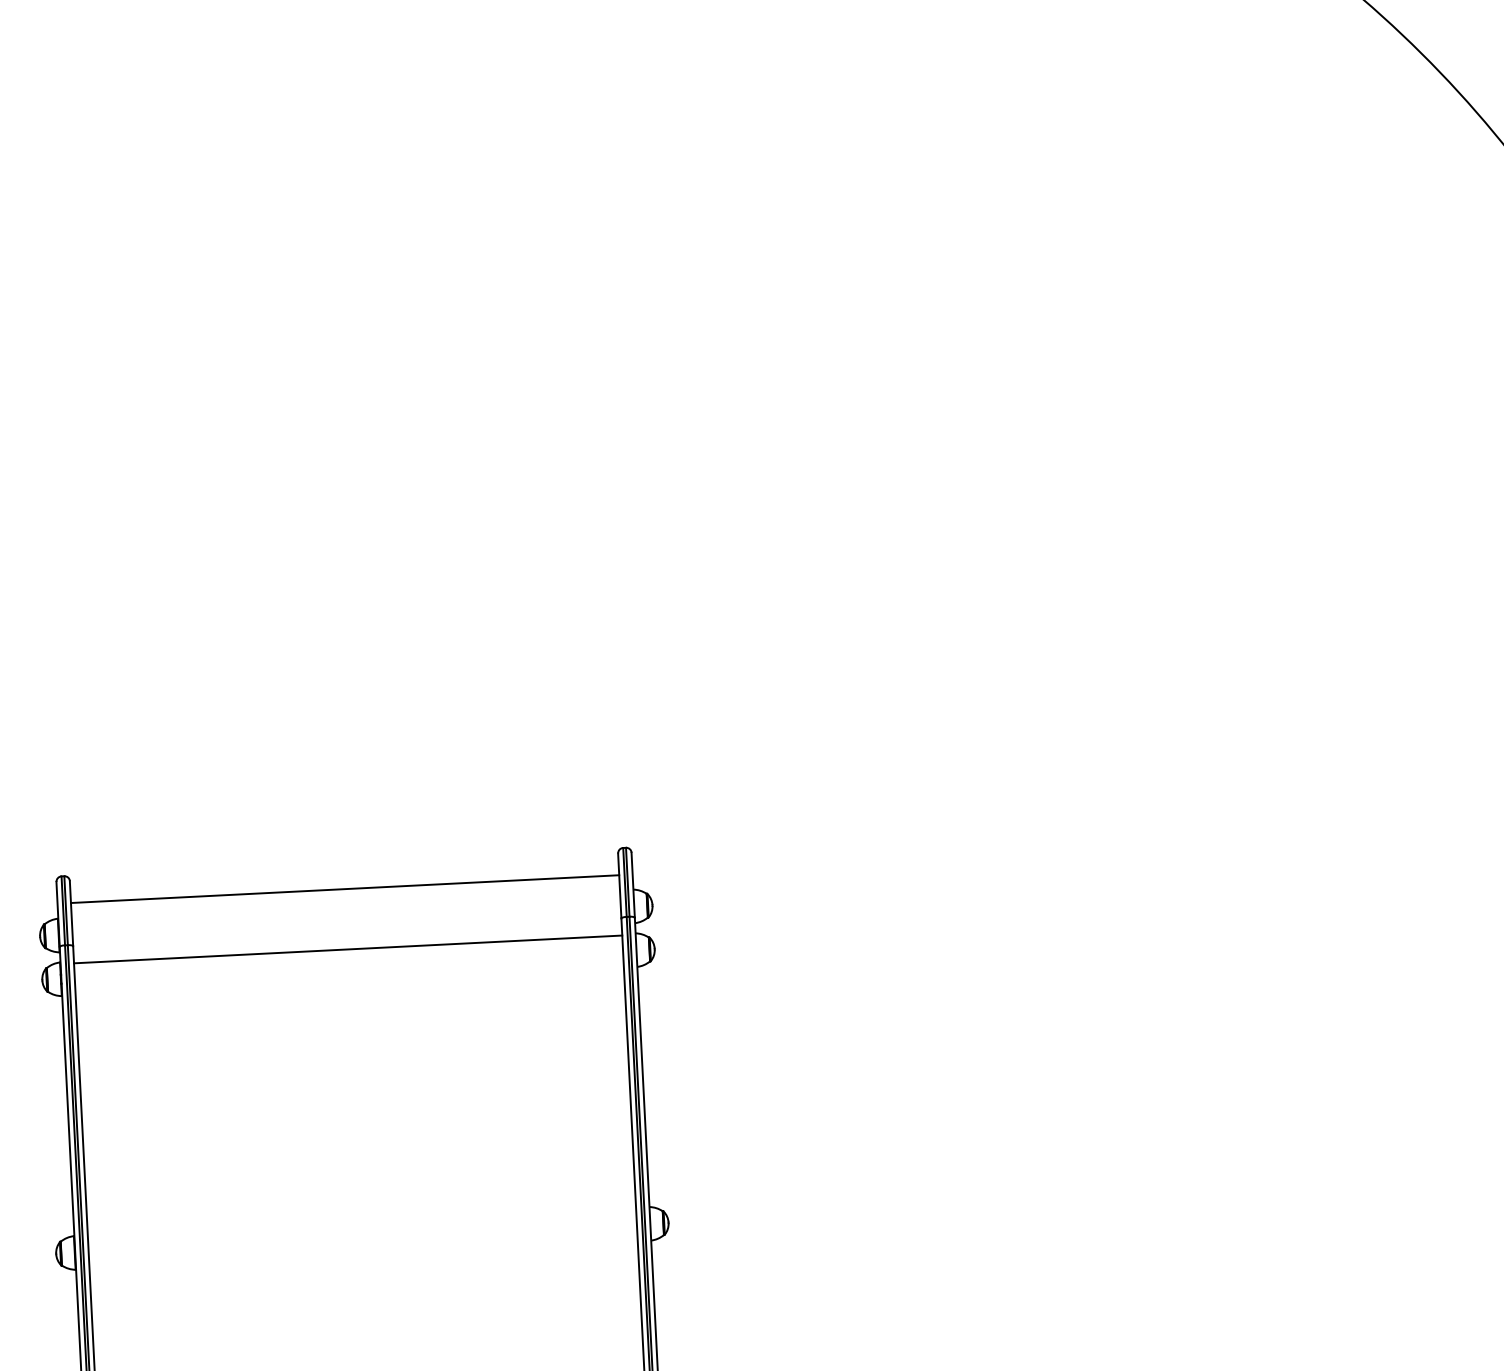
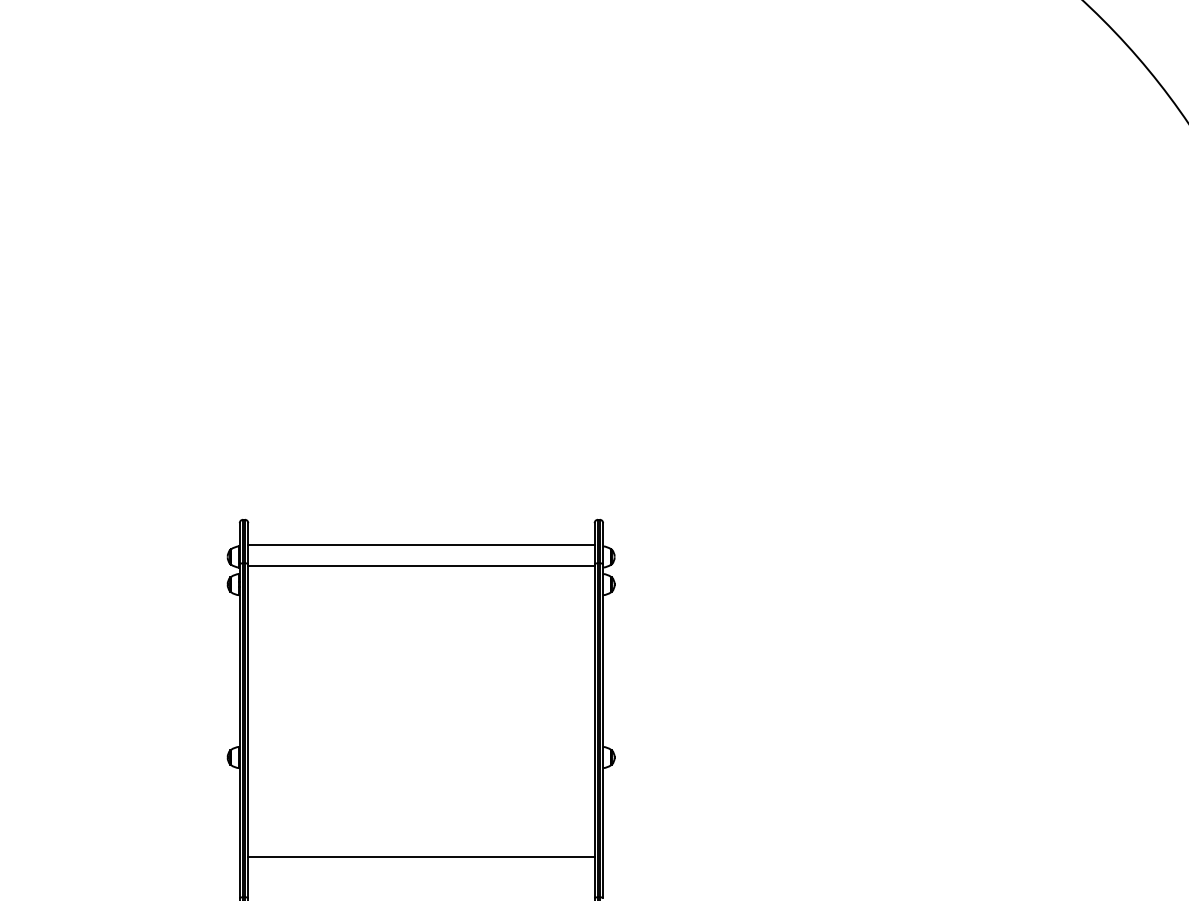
line: (345, 888) -> (421, 565), moved
line: (348, 948) -> (421, 544), moved

